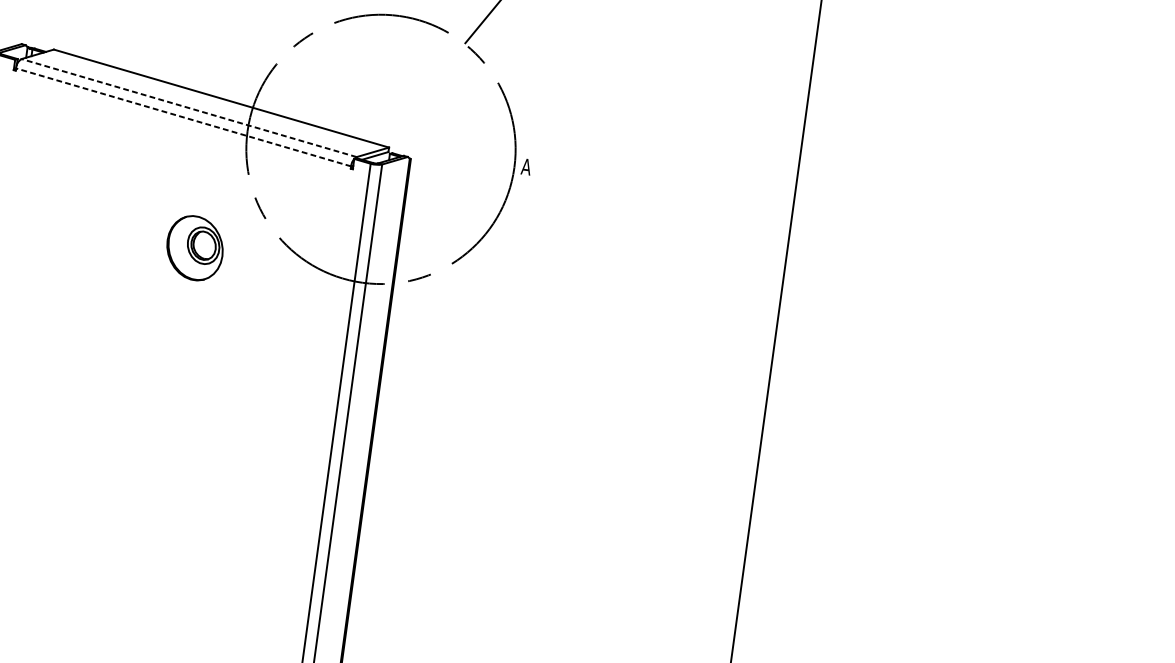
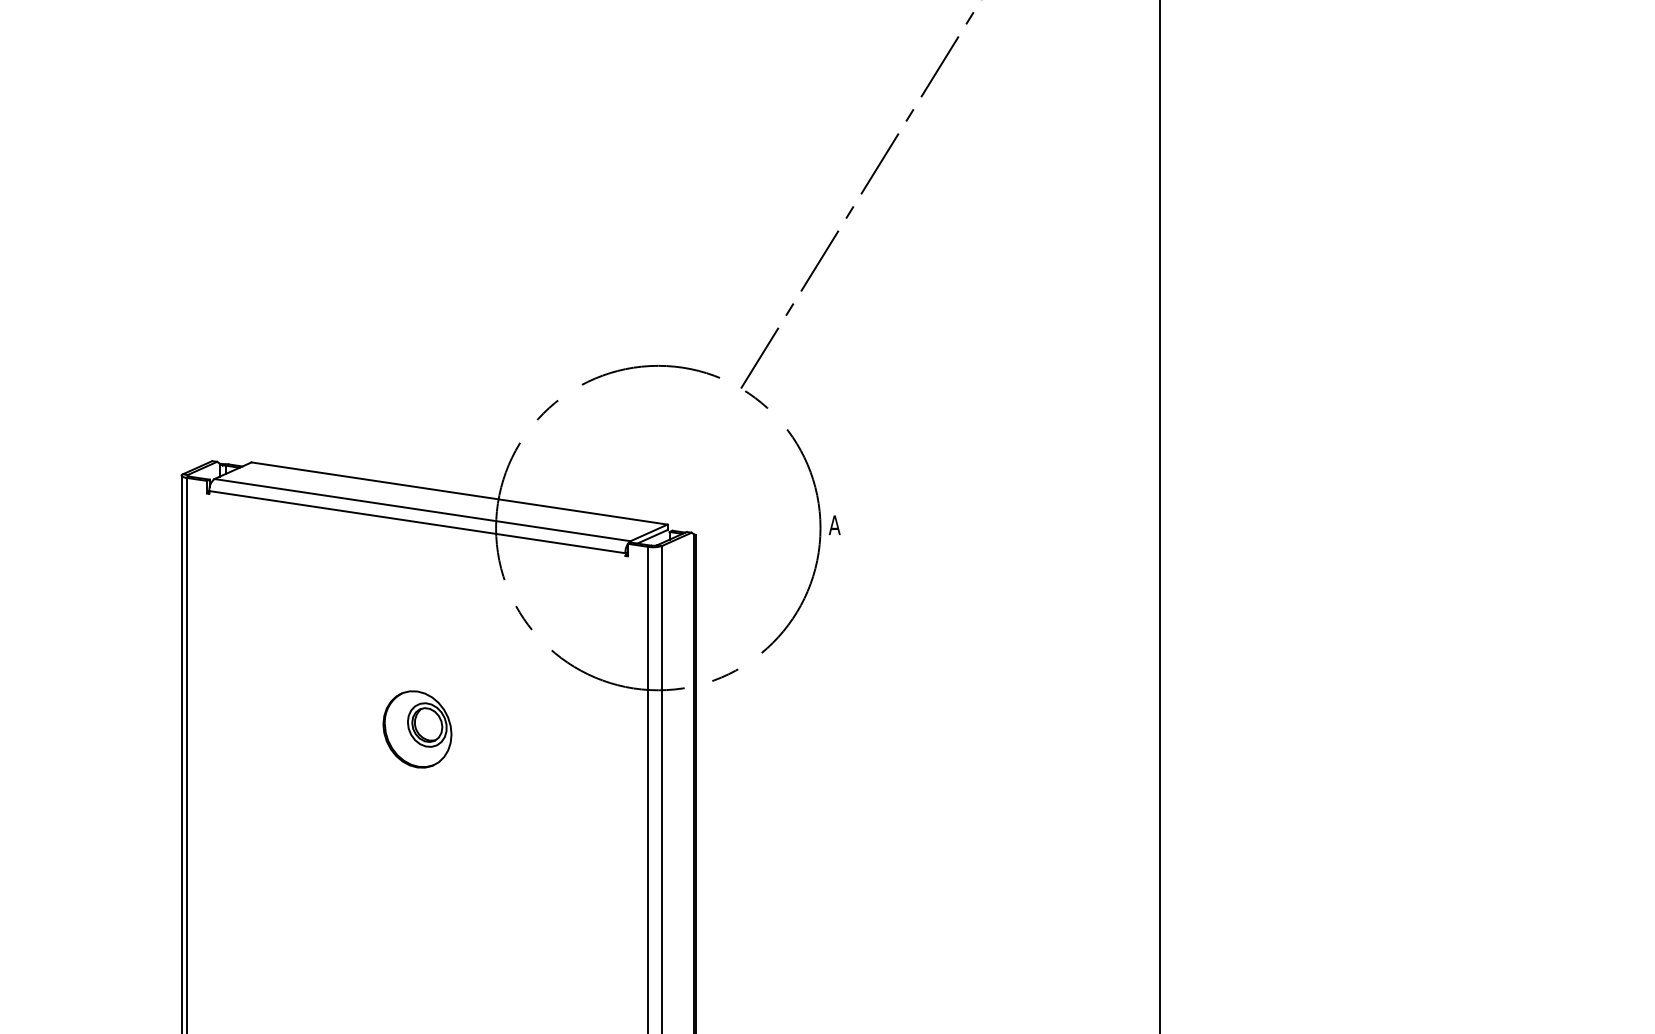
line: (189, 108) -> (422, 510), dashed -> solid
line: (182, 117) -> (416, 522), dashed -> solid
part: (195, 248) -> (417, 729), moved

